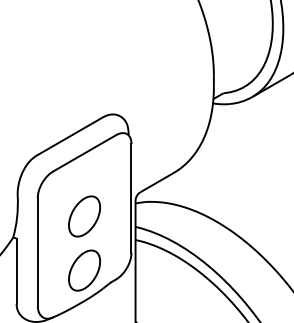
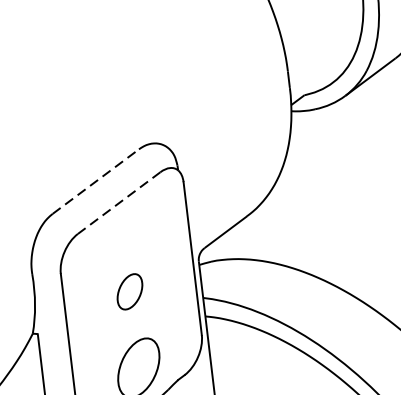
line: (70, 136) -> (96, 181), solid -> dashed
line: (84, 153) -> (119, 203), solid -> dashed
part: (84, 216) -> (129, 291), size x0.6

